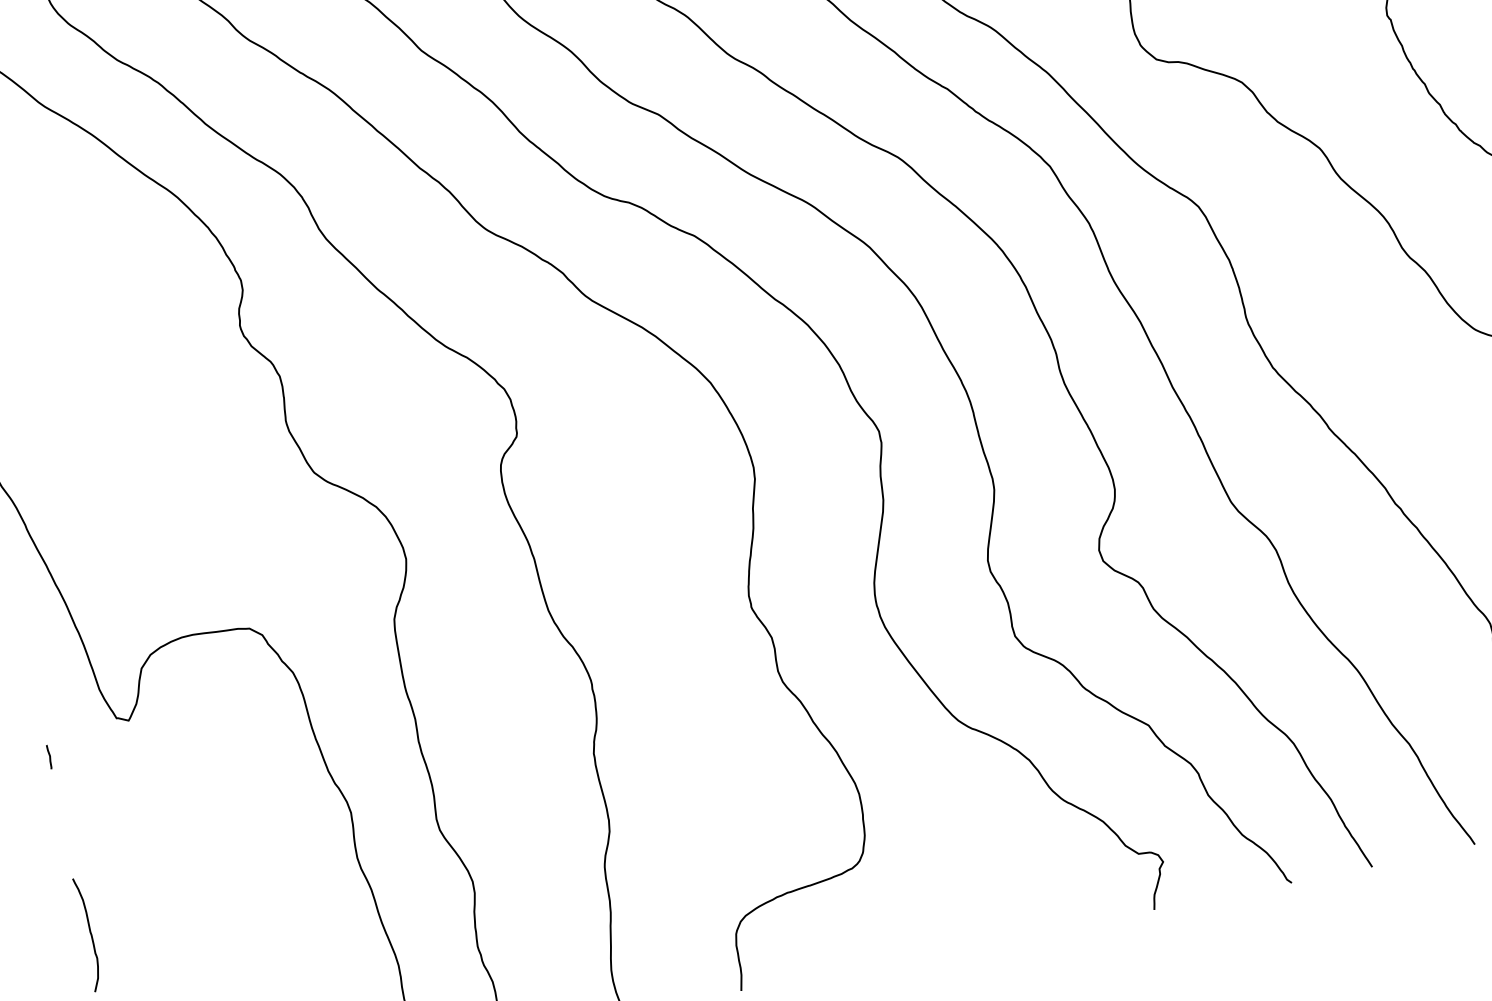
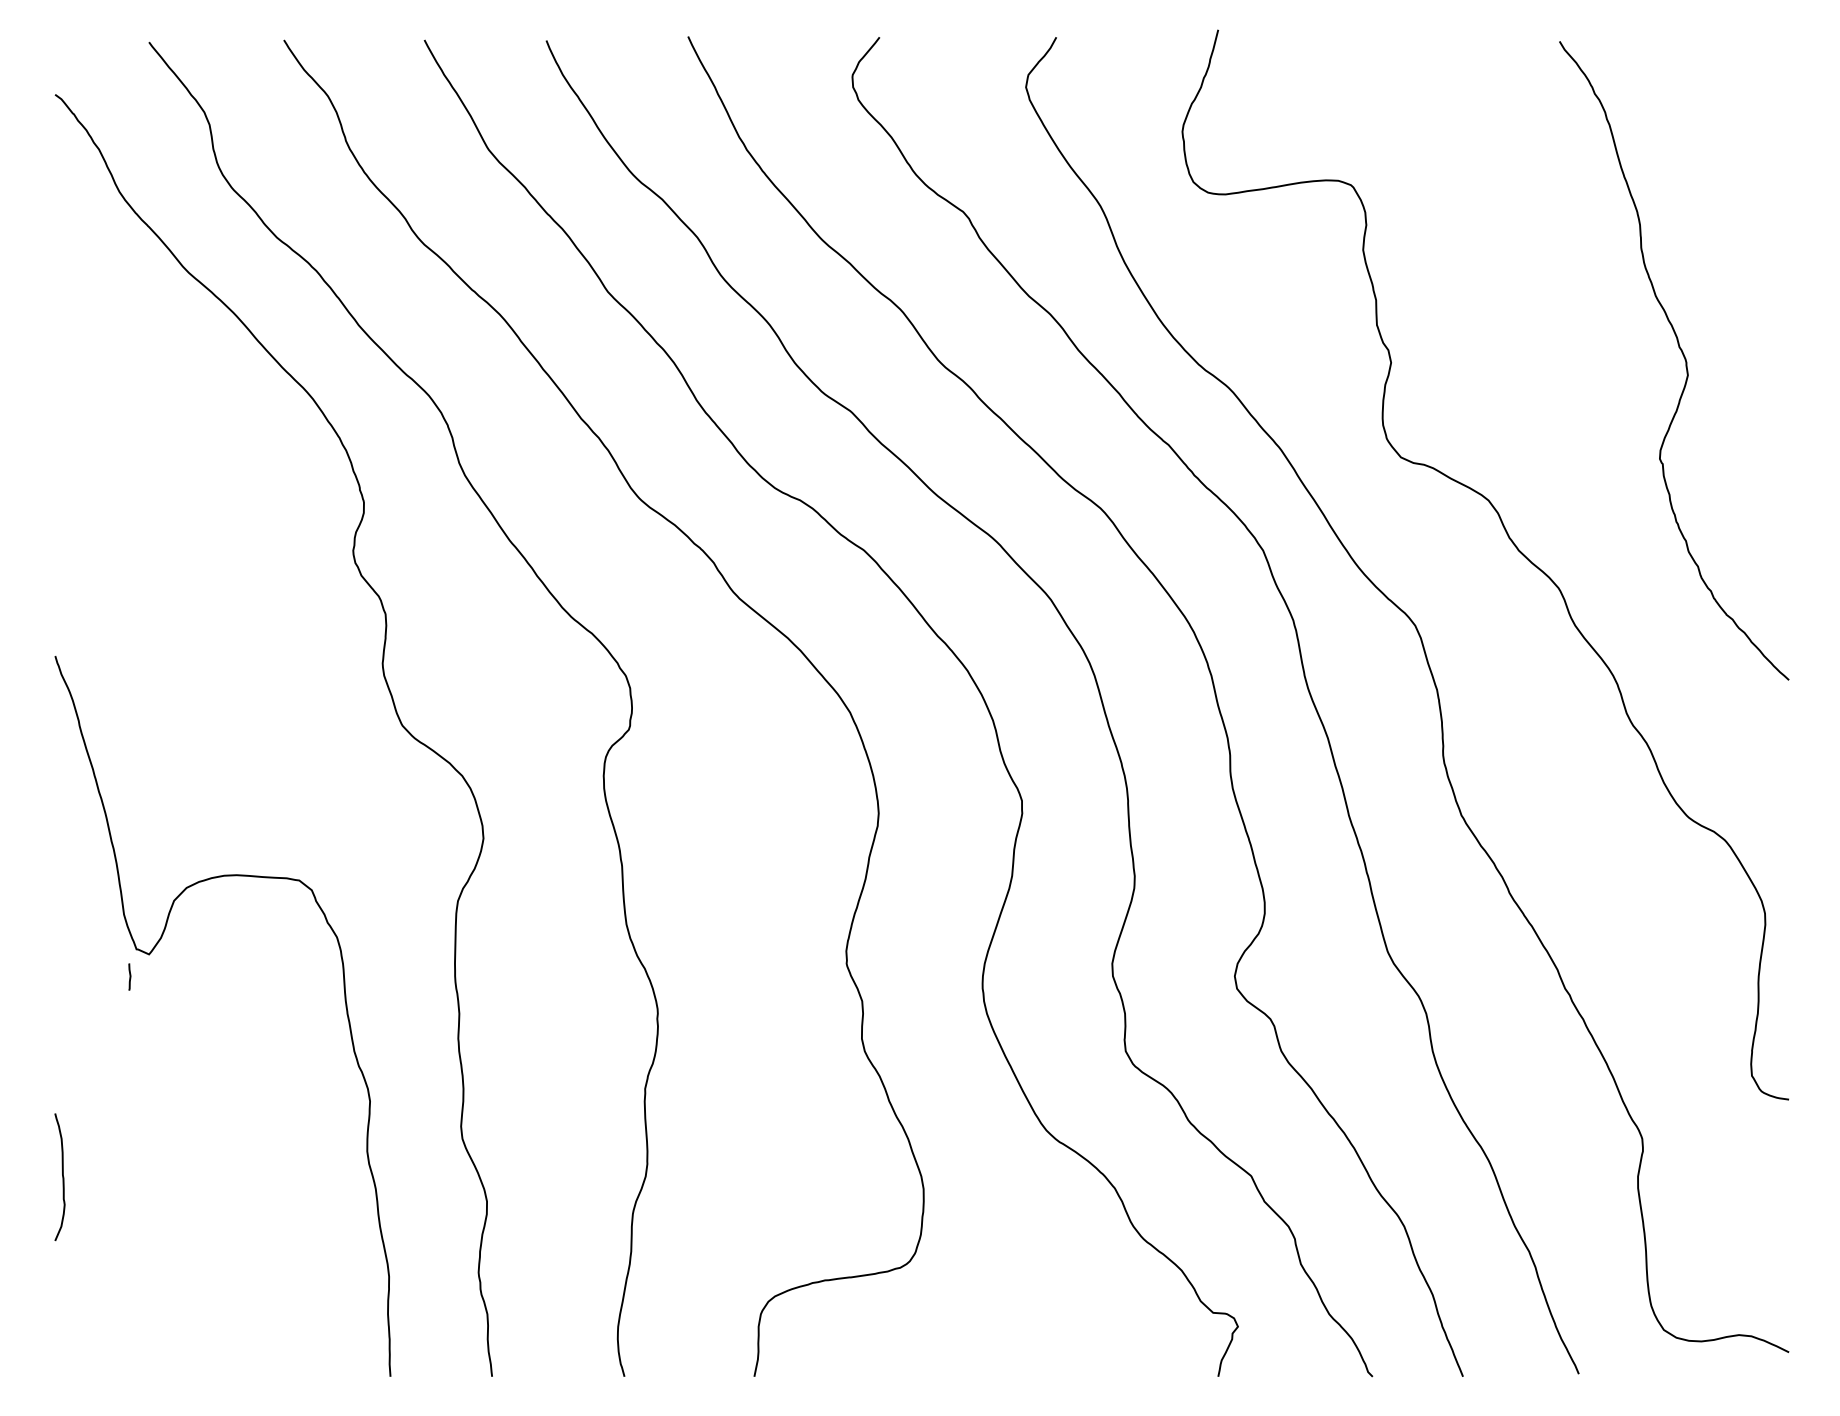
line: (49, 756) -> (129, 976), moved

